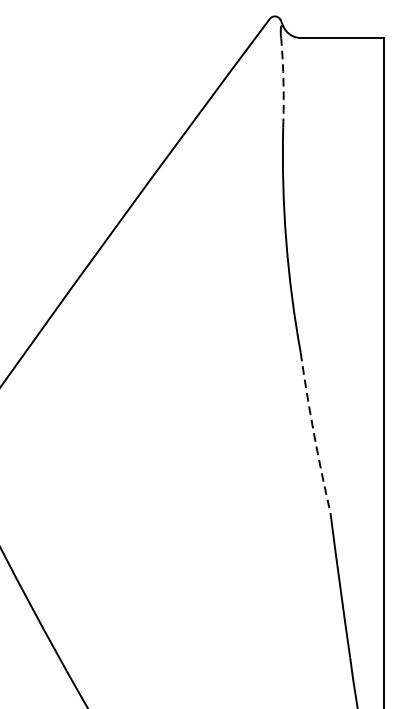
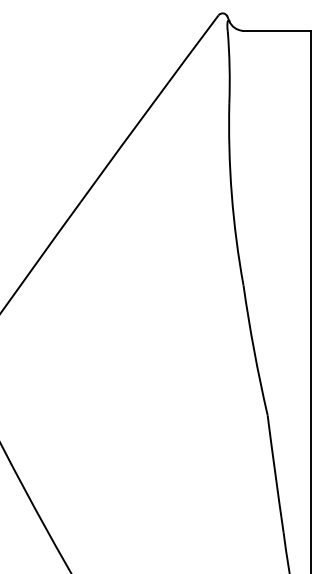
arc: (283, 83) -> (229, 67), dashed -> solid
arc: (314, 432) -> (254, 350), dashed -> solid

